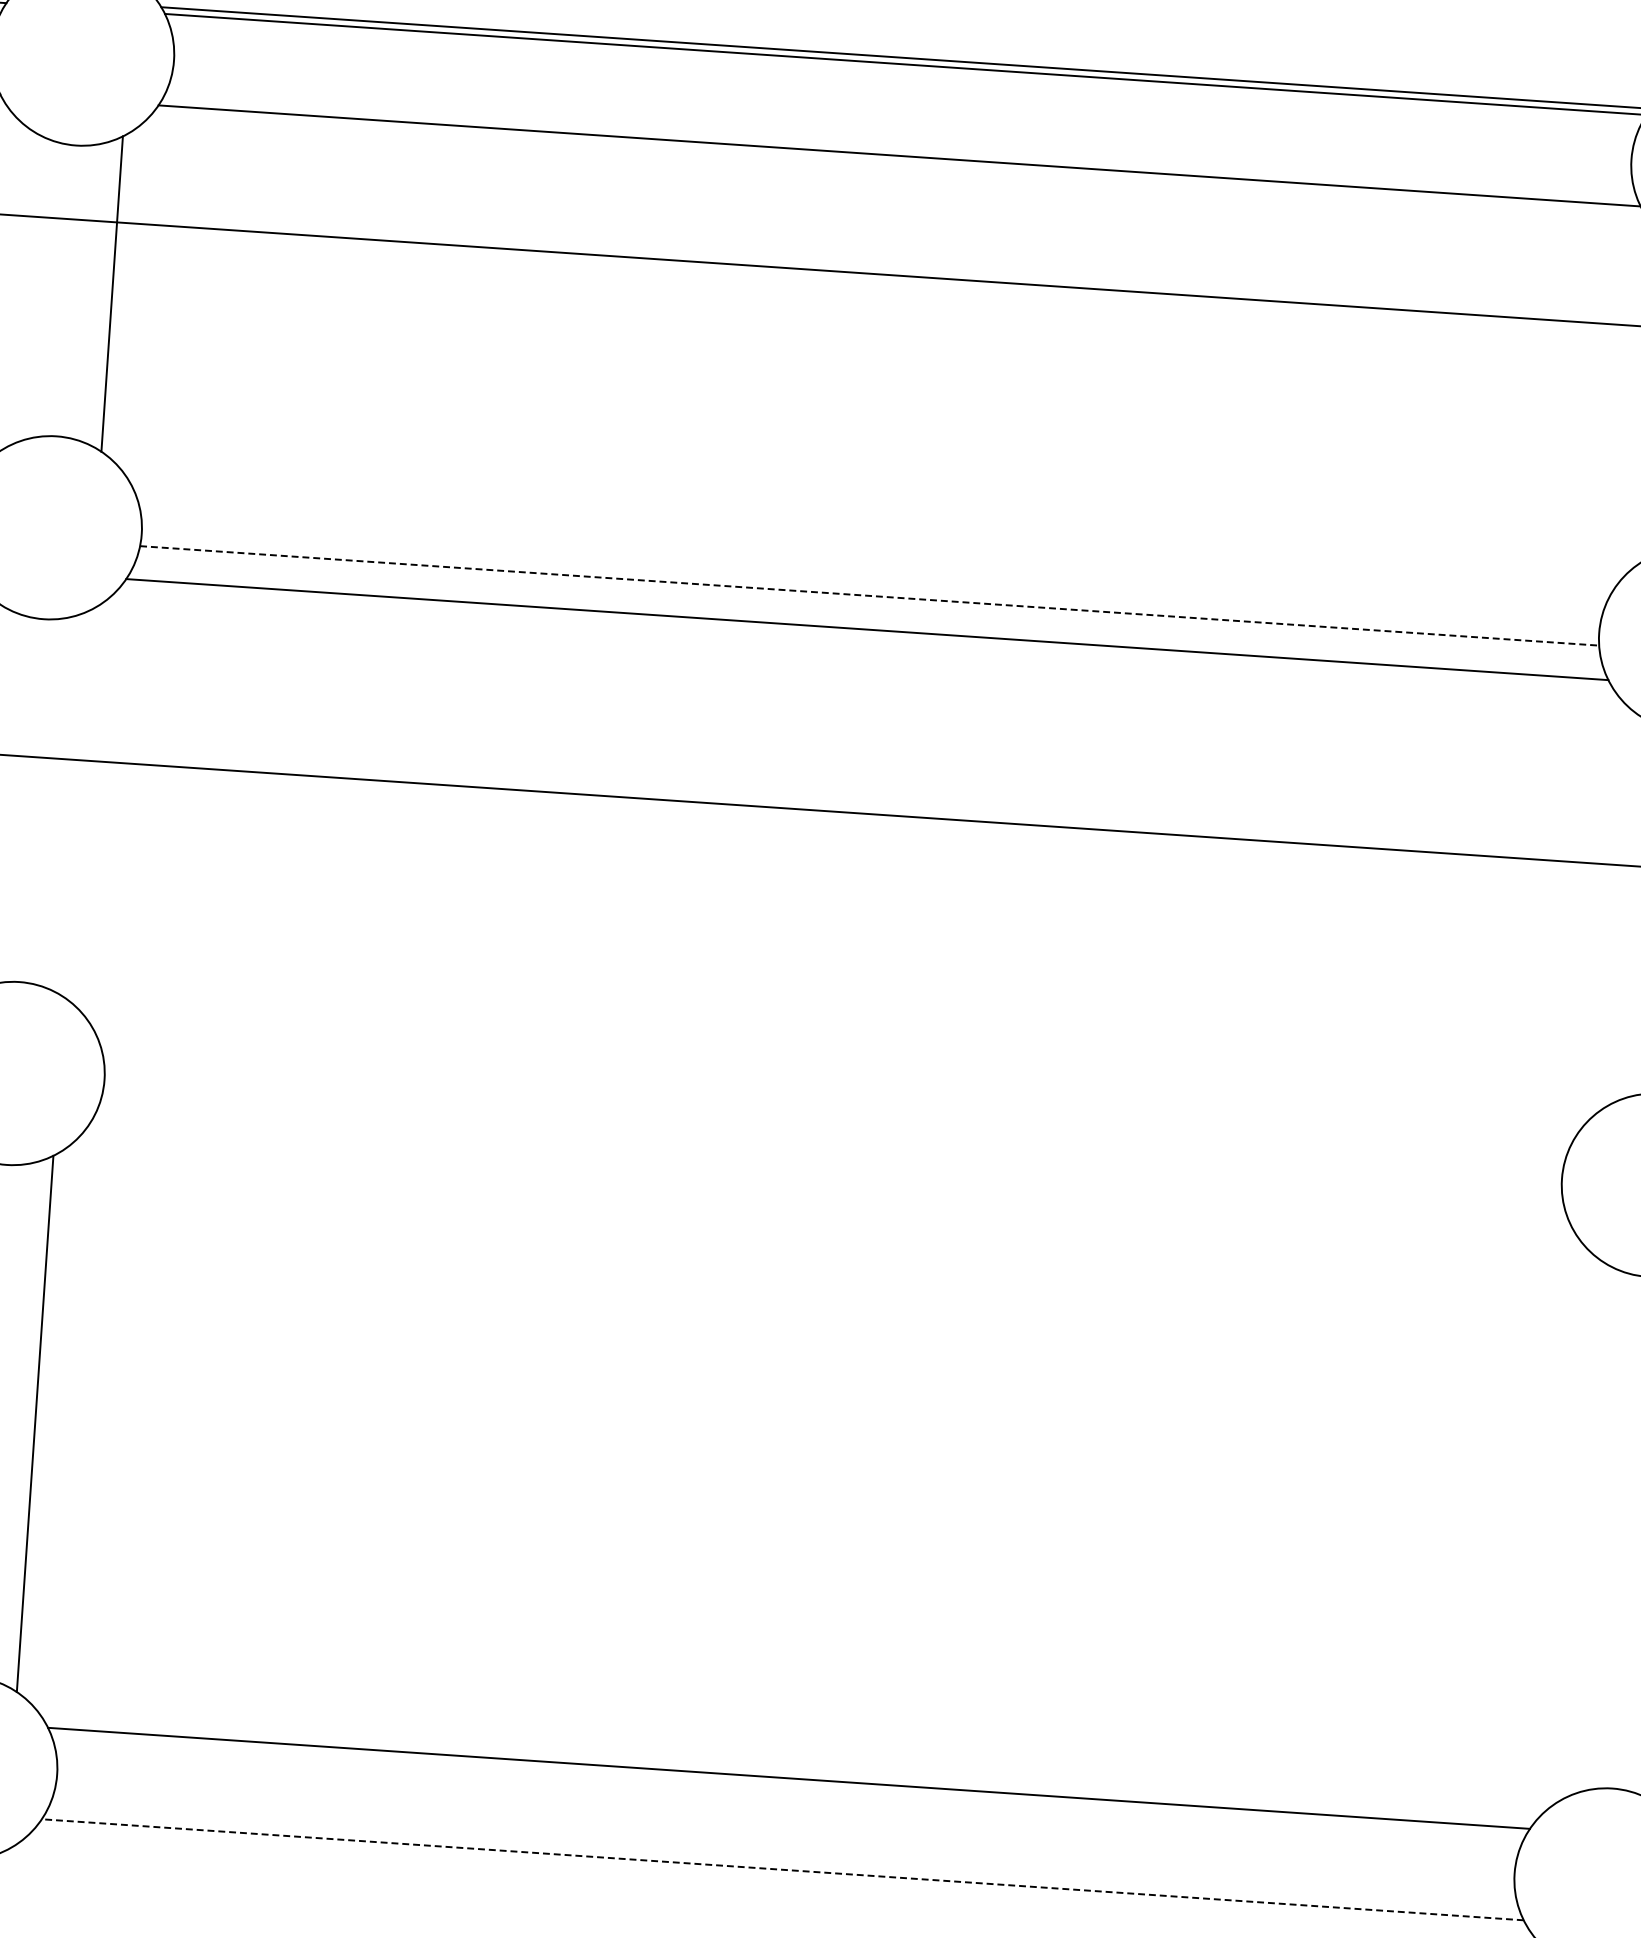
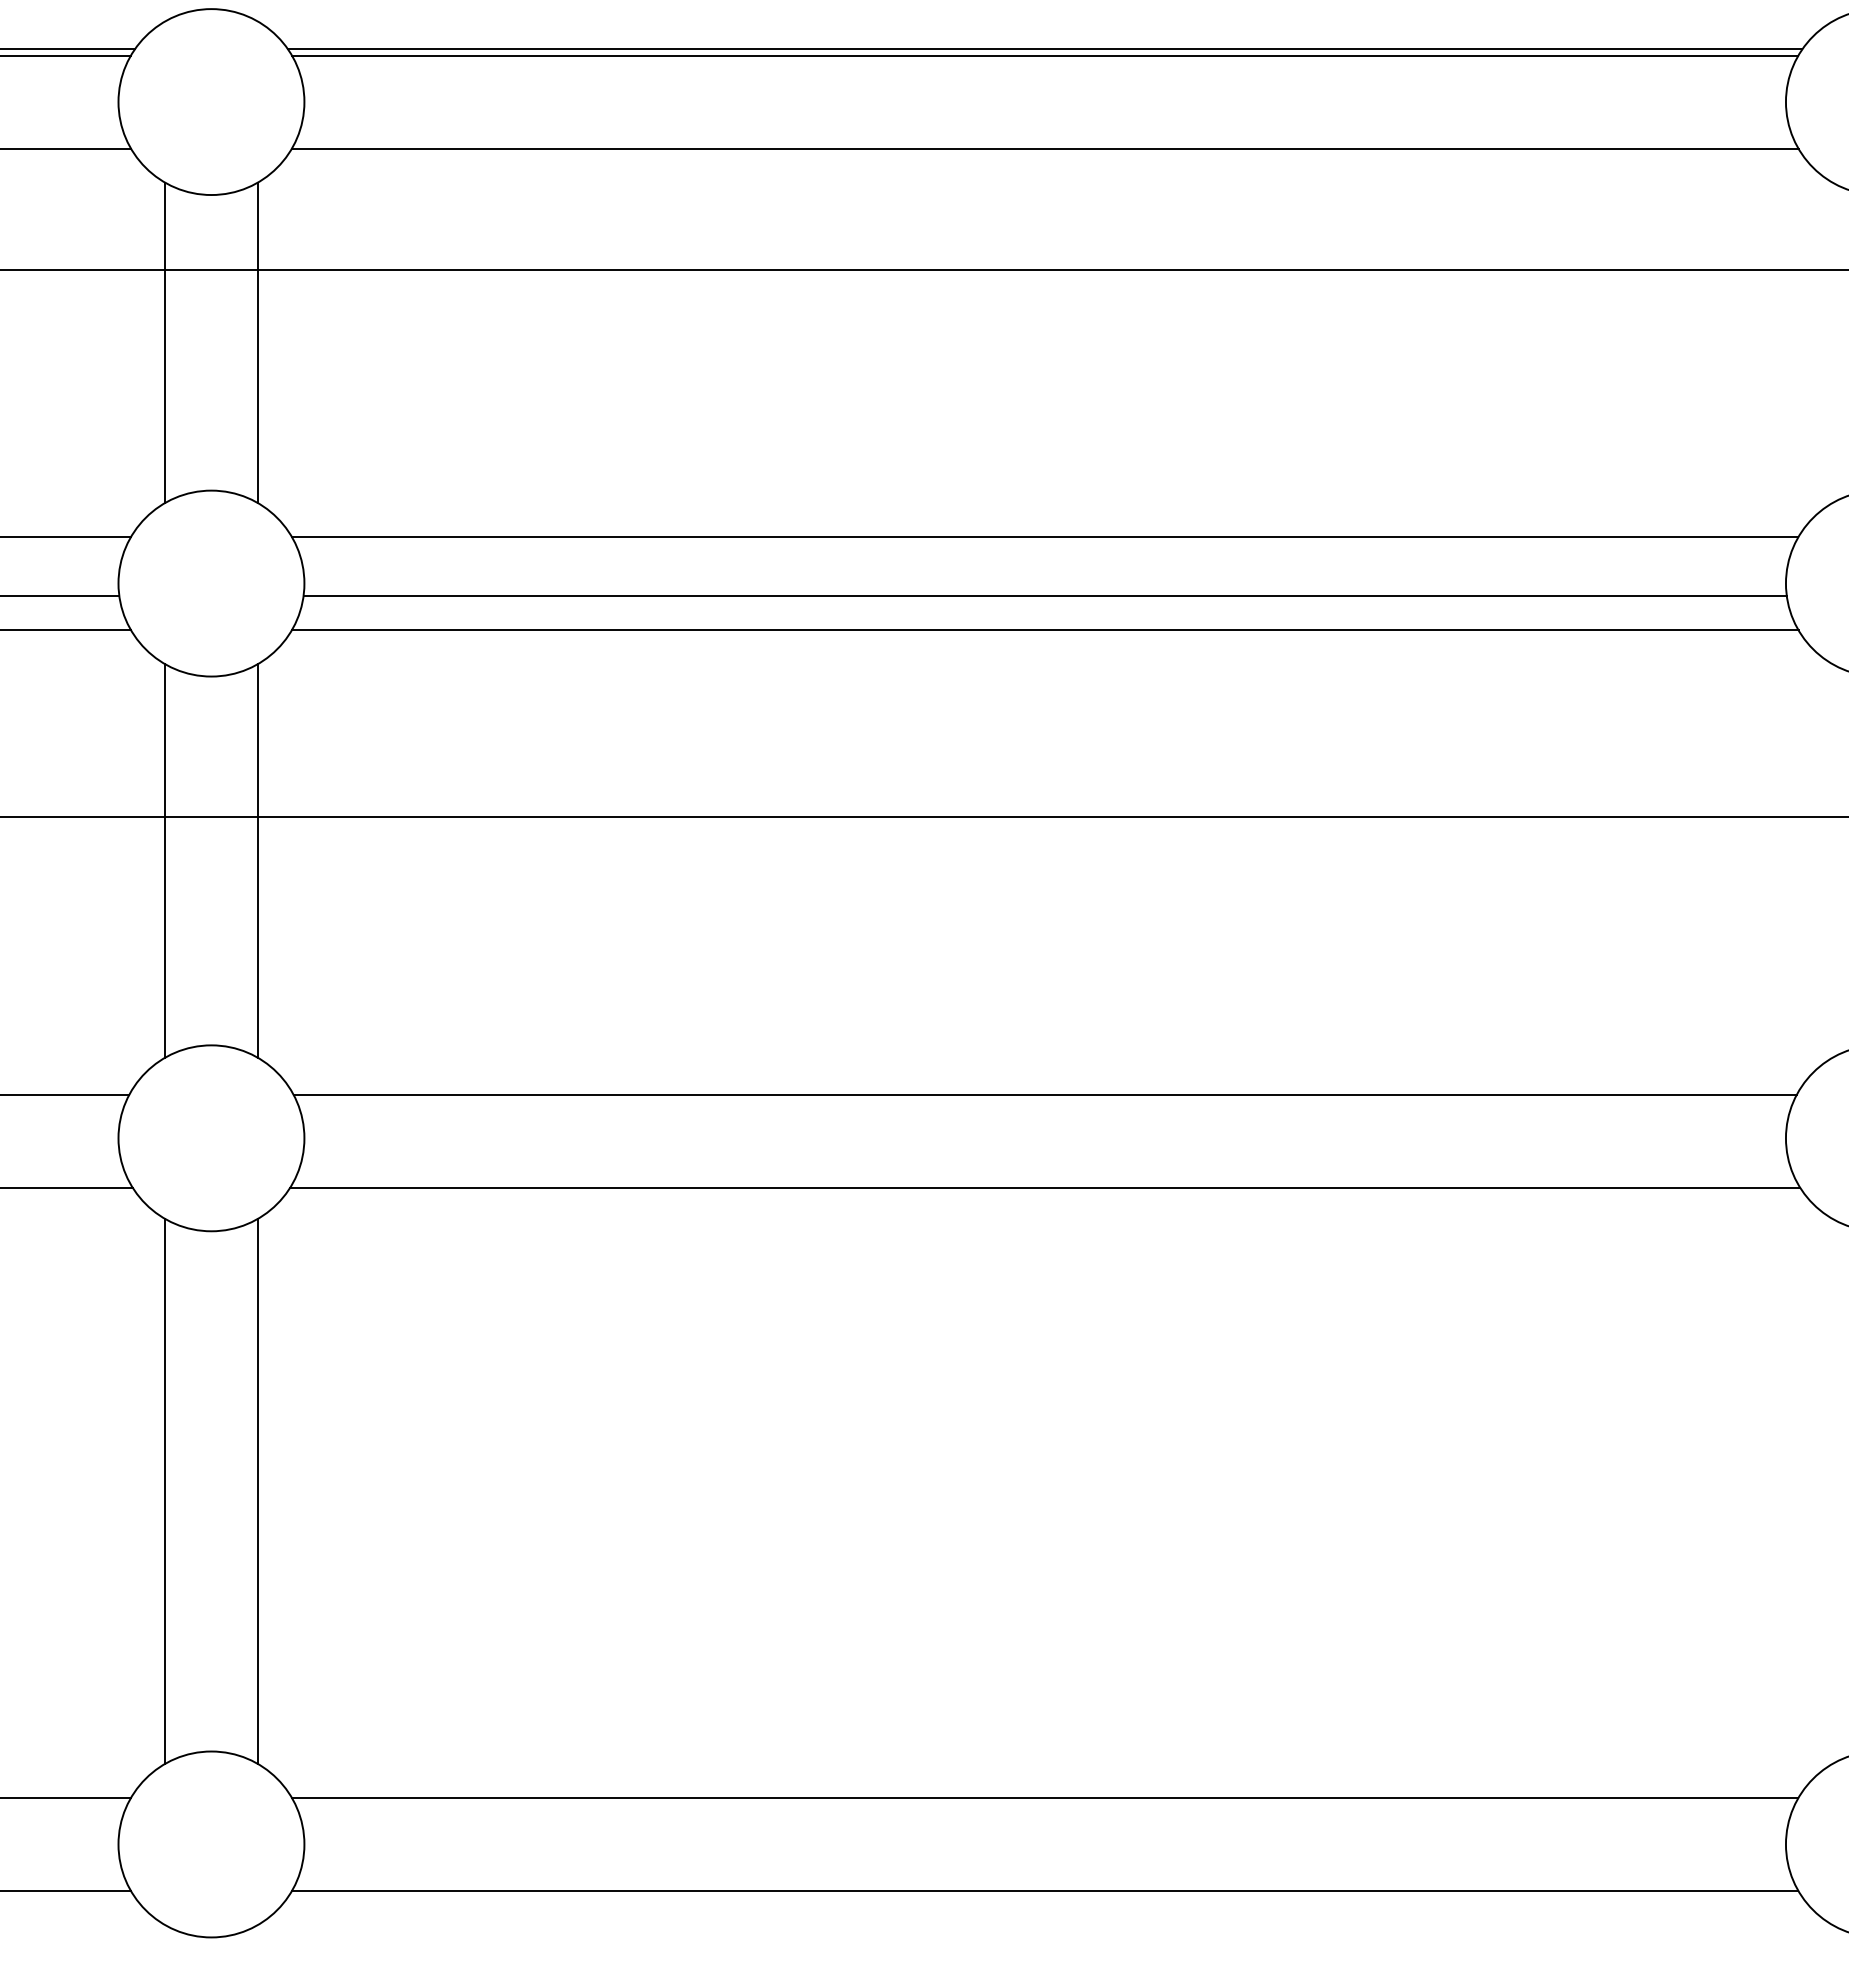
line: (20, 287) -> (164, 342), added
line: (873, 538) -> (1045, 537), added
line: (869, 595) -> (1045, 595), dashed -> solid
line: (77, 803) -> (257, 860), added
line: (835, 1087) -> (1044, 1095), added
line: (830, 1178) -> (1045, 1188), added
line: (782, 1869) -> (1044, 1890), dashed -> solid

